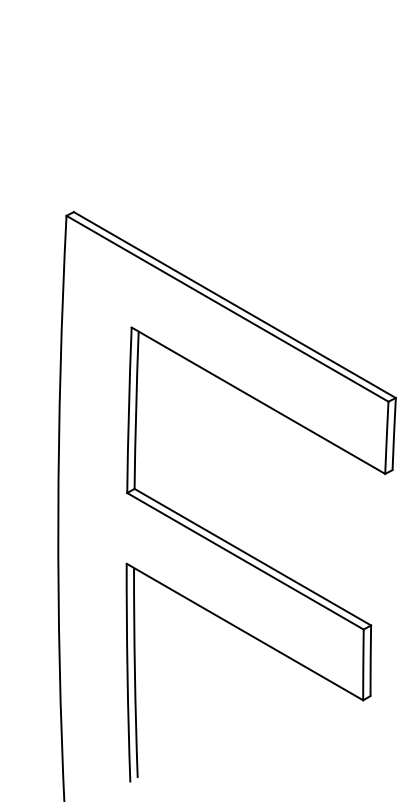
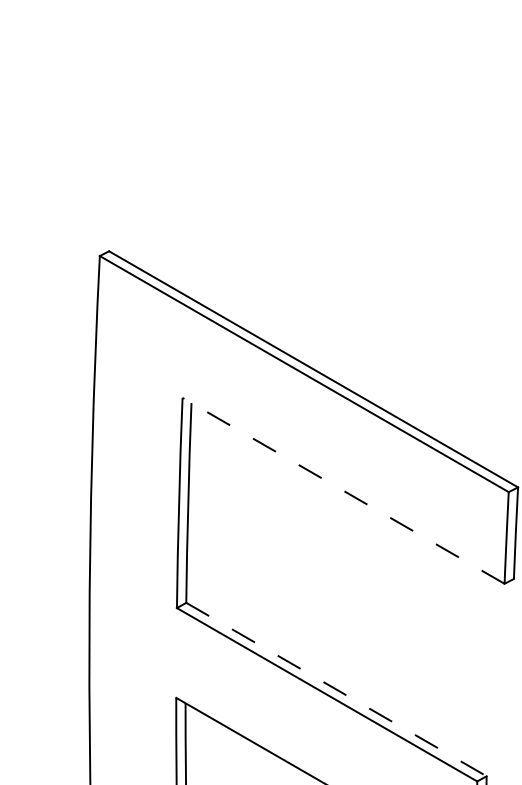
line: (258, 400) -> (343, 490), solid -> dashed
line: (252, 557) -> (336, 689), solid -> dashed

